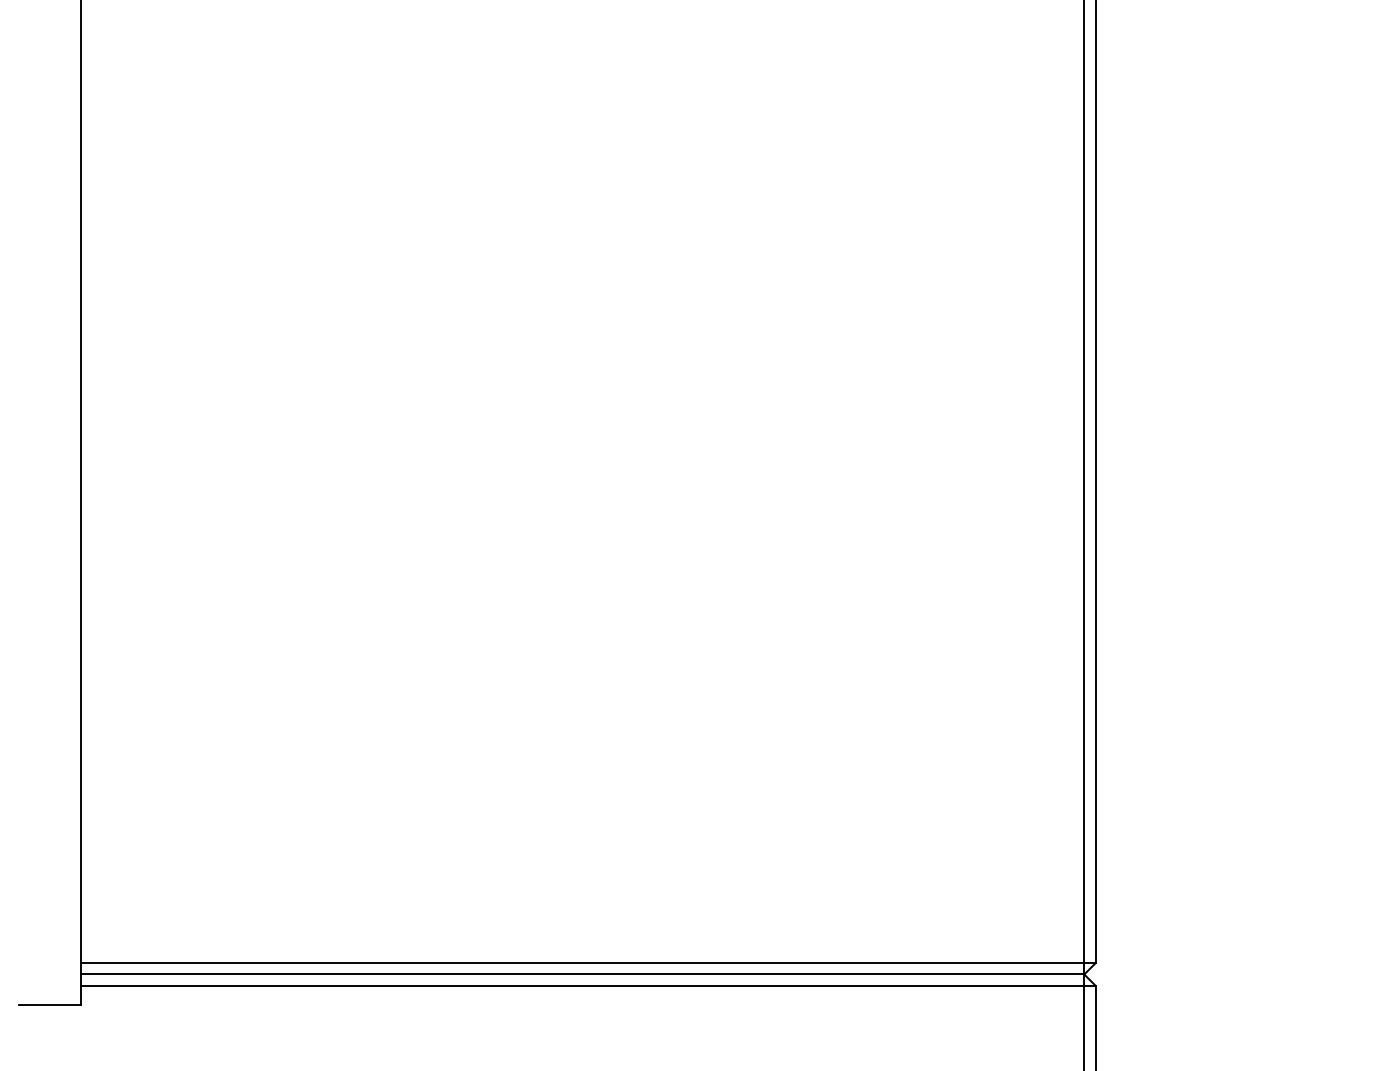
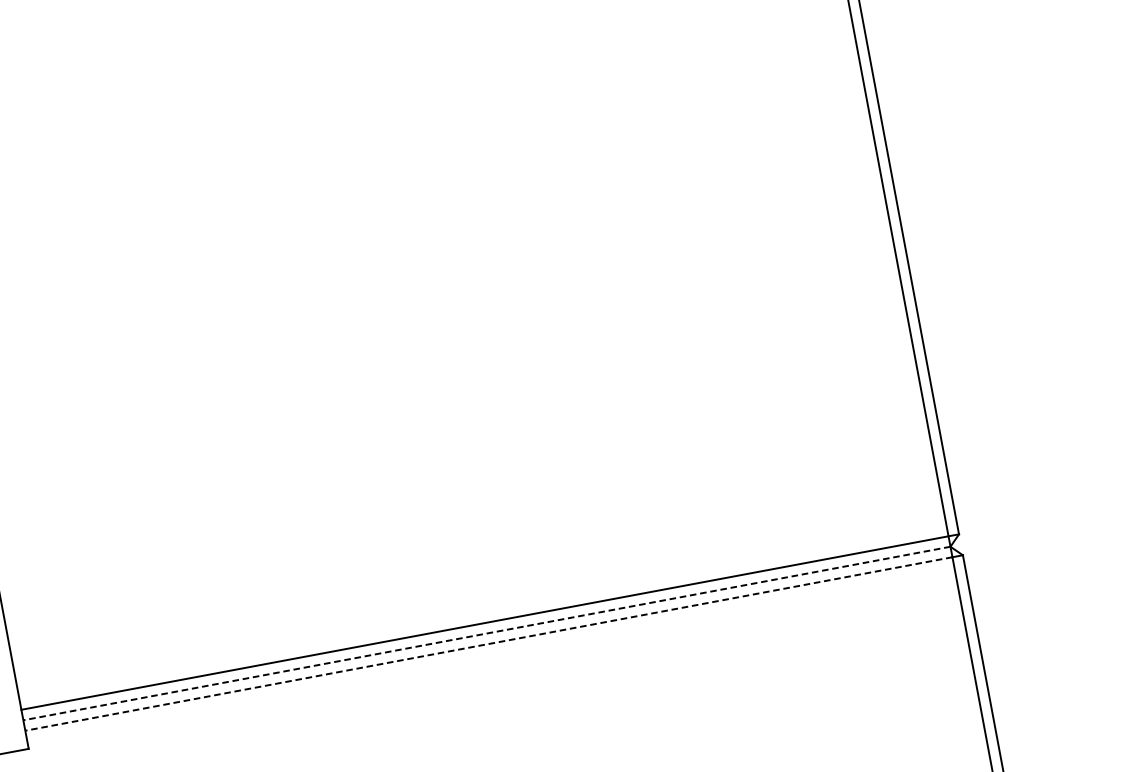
line: (582, 974) -> (486, 633), solid -> dashed
line: (582, 985) -> (488, 643), solid -> dashed

